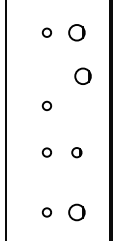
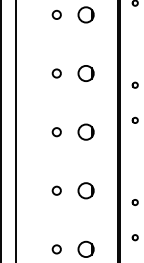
circle: (82, 75) -> (85, 131), moved
circle: (46, 106) -> (56, 132), moved
circle: (76, 152) -> (85, 190), size x1.67

